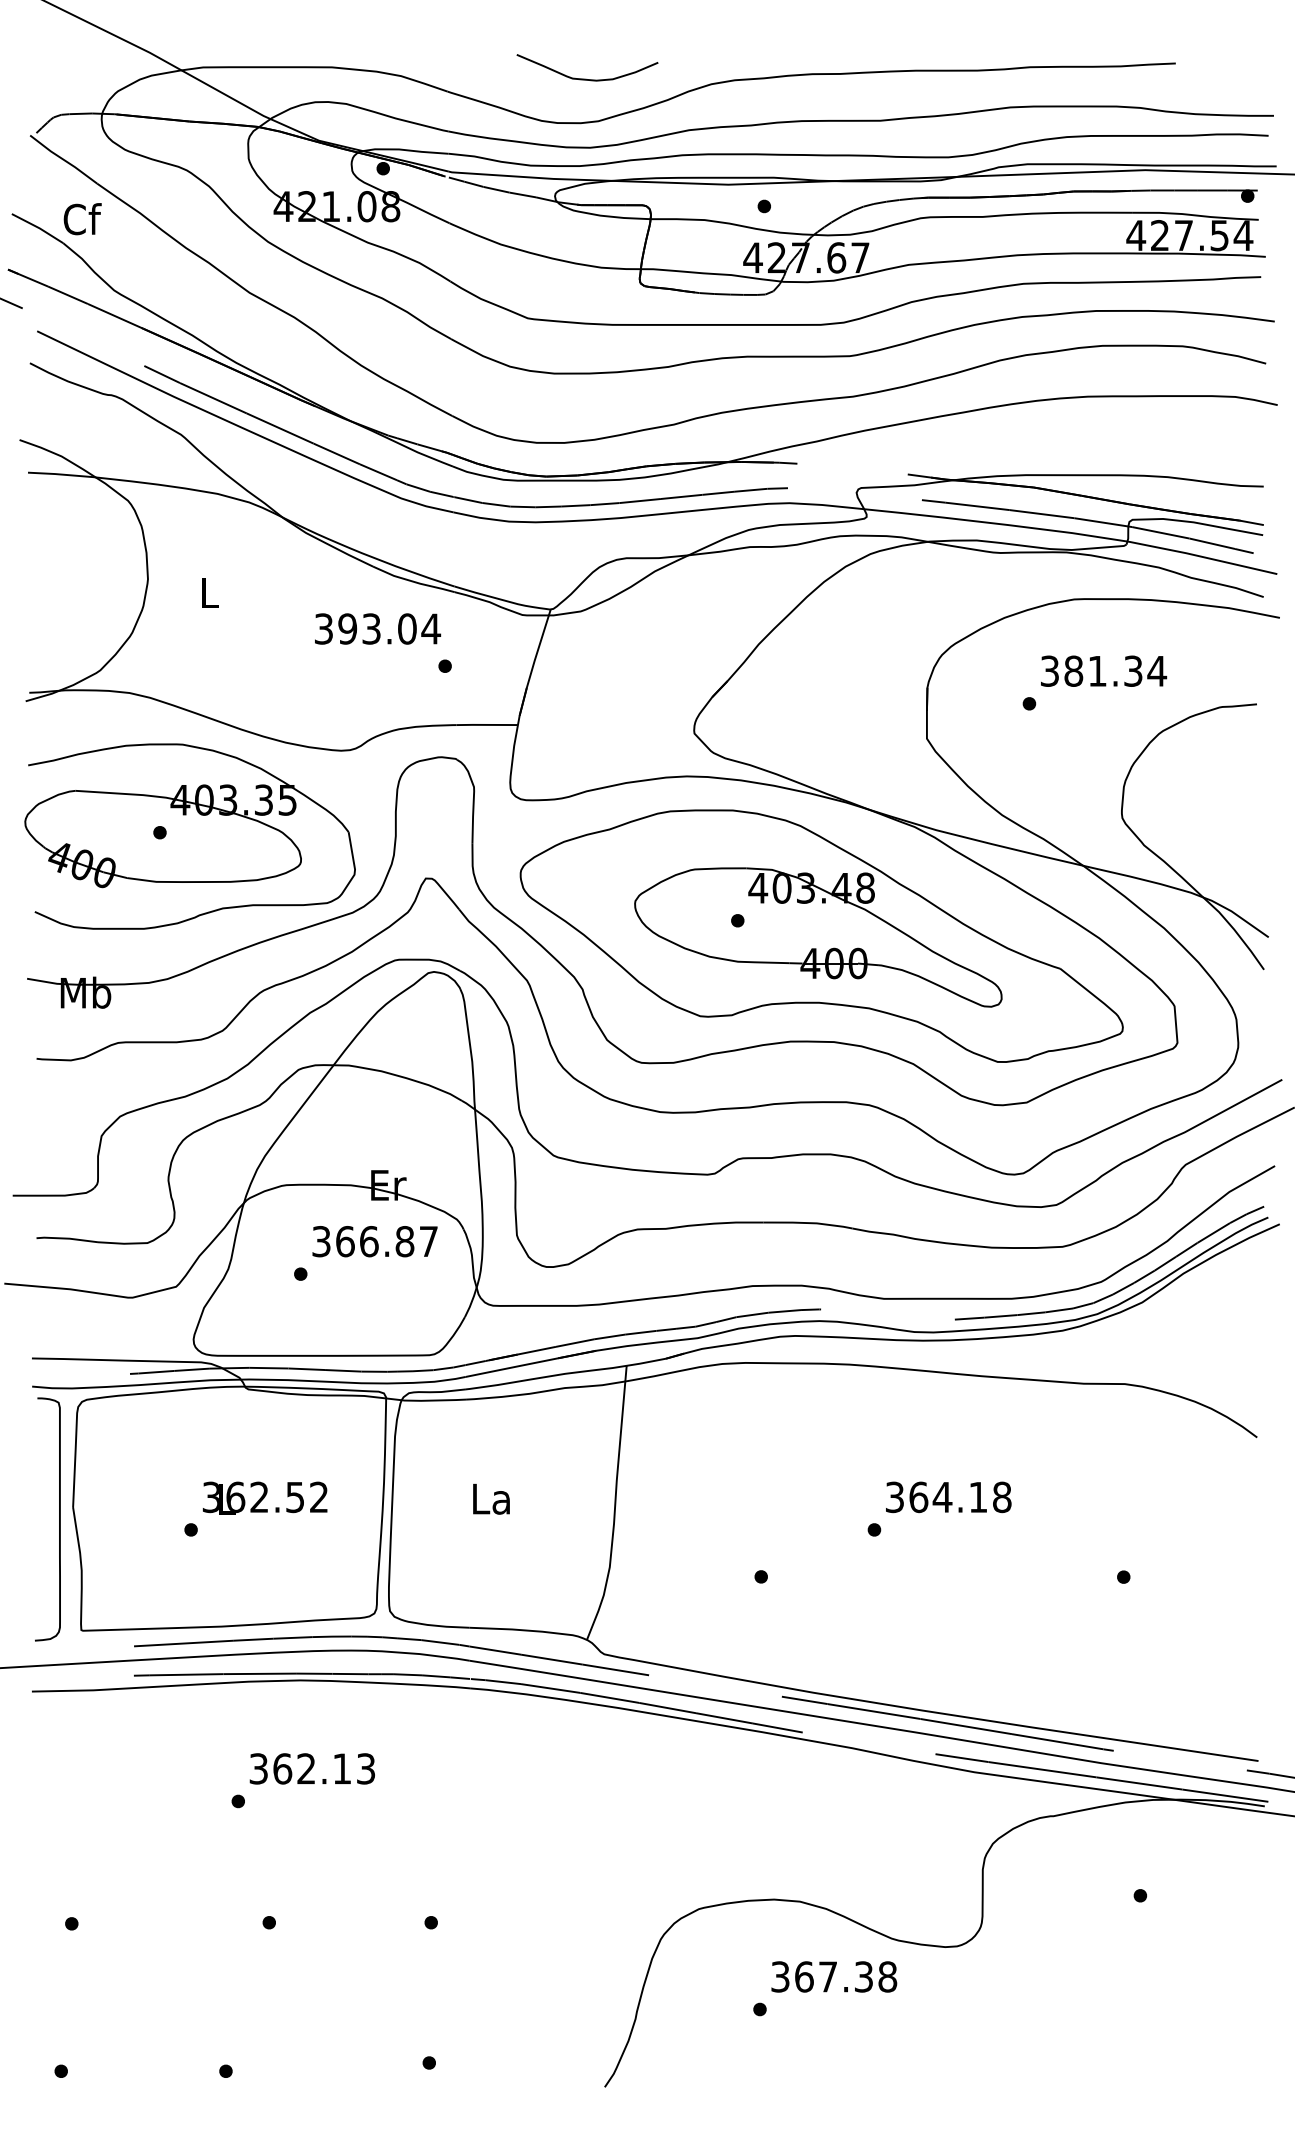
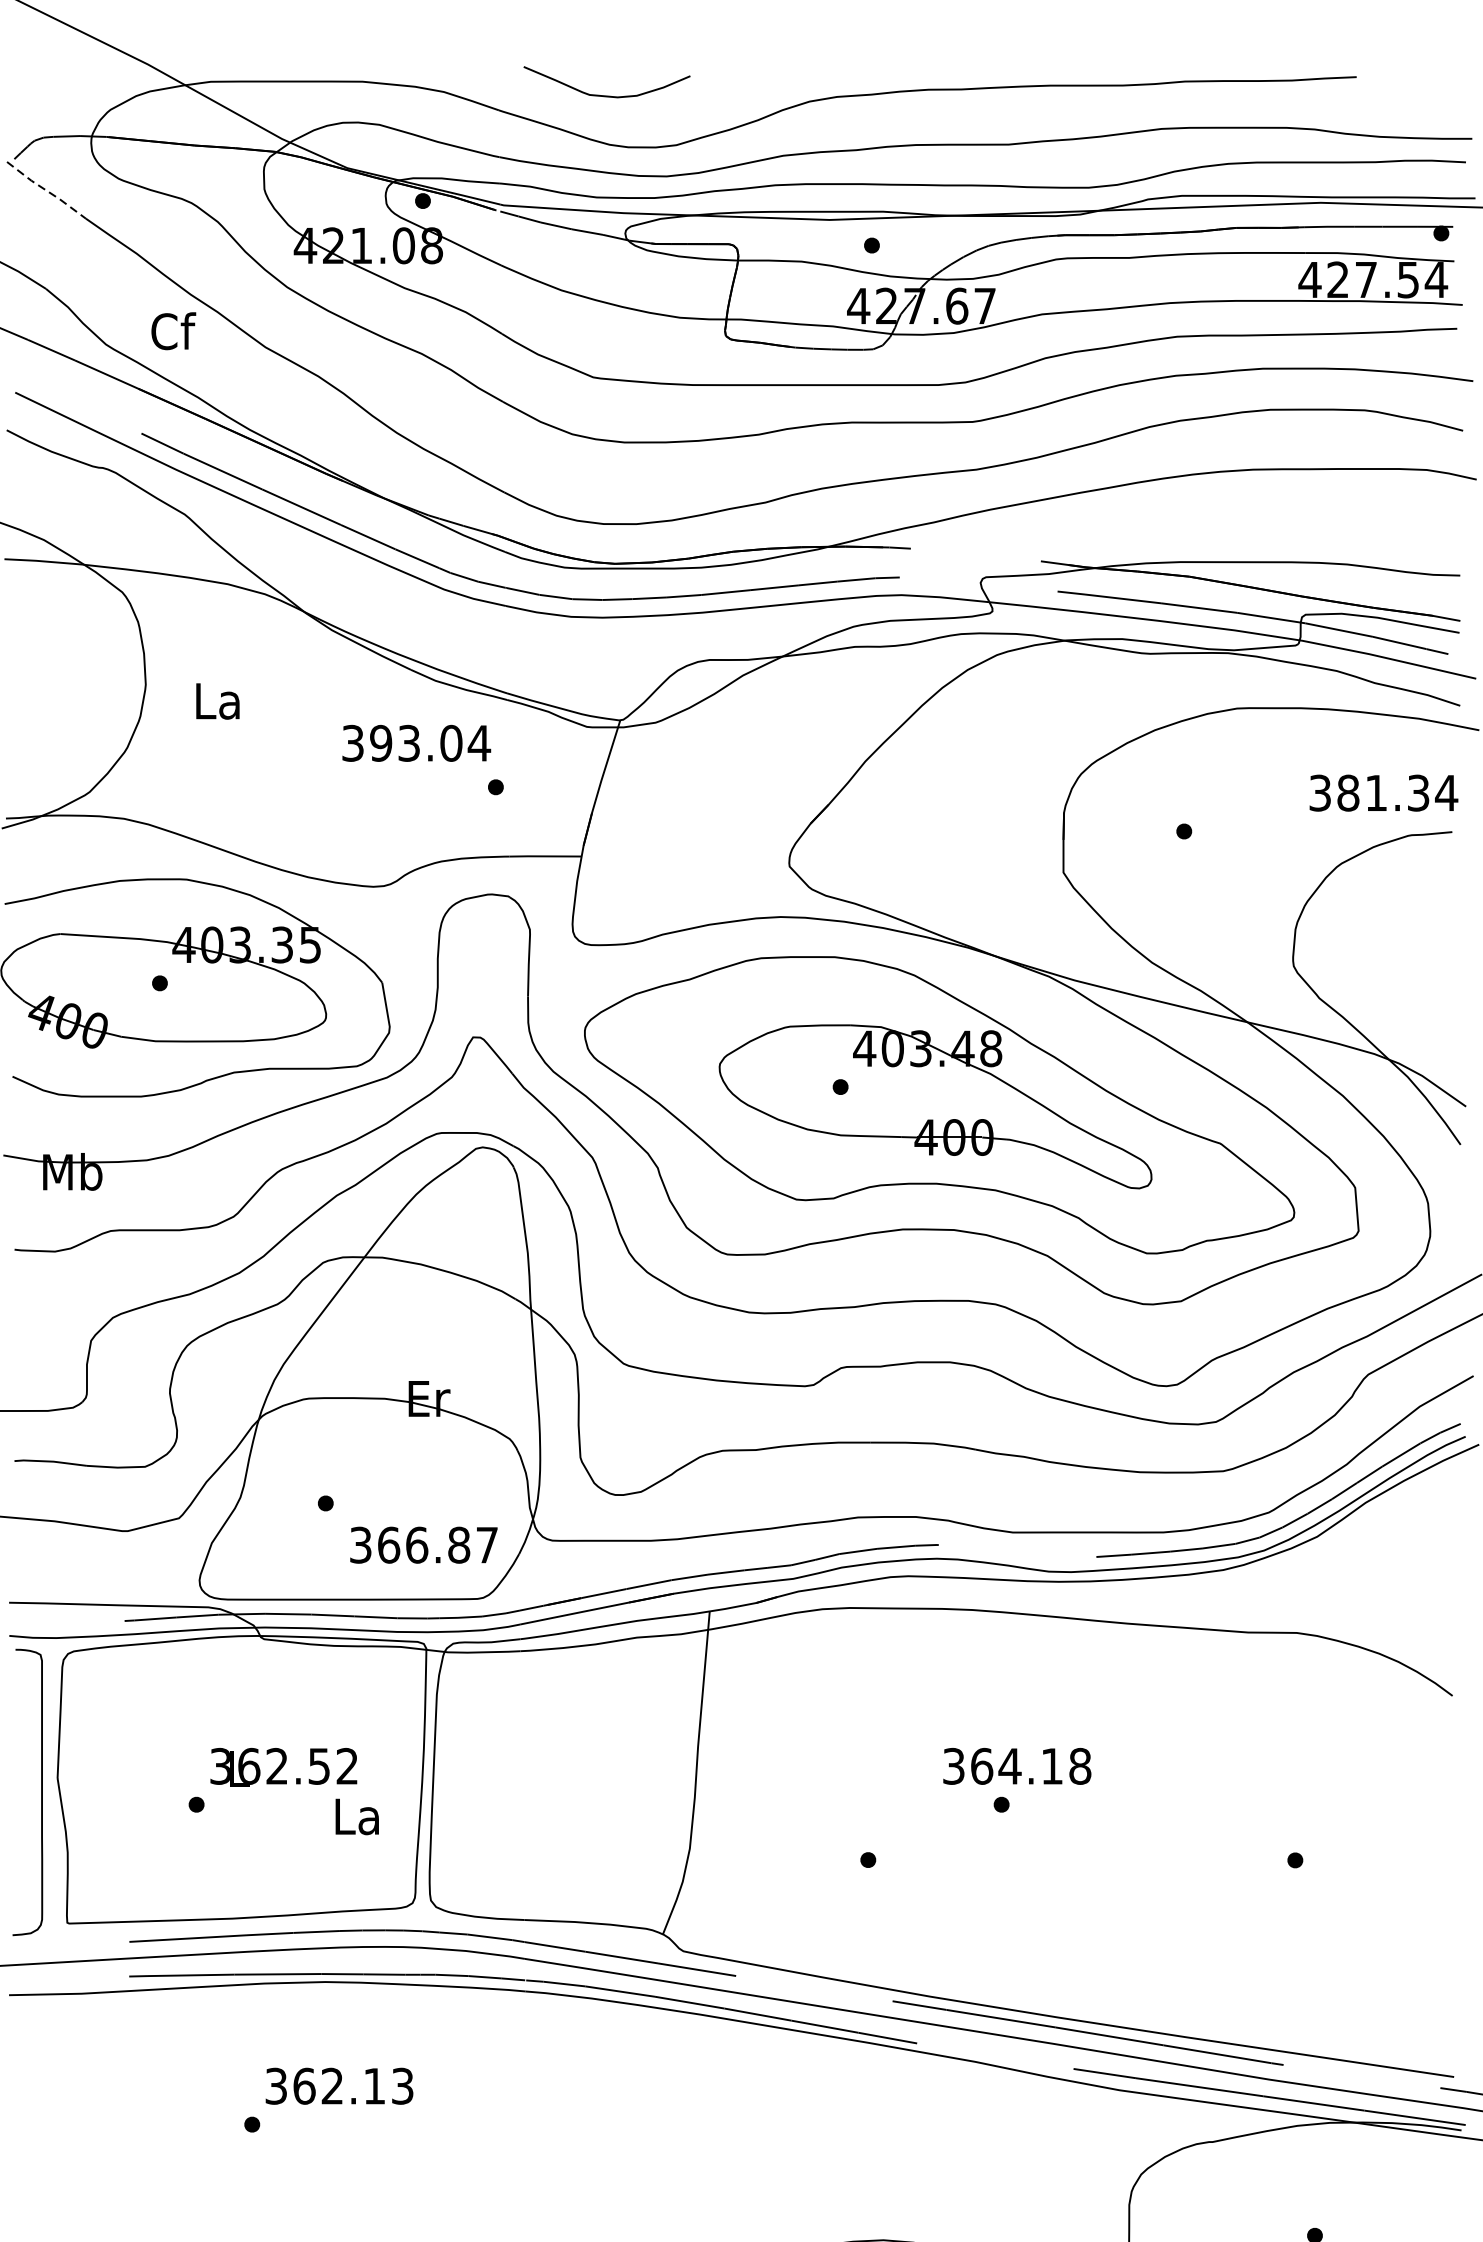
curve: (586, 78) -> (605, 94), moved
line: (63, 159) -> (46, 190), solid -> dashed
text: (82, 219) -> (173, 331), moved
text: (208, 593) -> (217, 701), L -> La
text: (1104, 670) -> (1384, 792), moved
text: (374, 1241) -> (423, 1545), moved
text: (948, 1497) -> (1017, 1766), moved
text: (491, 1498) -> (357, 1816), moved

